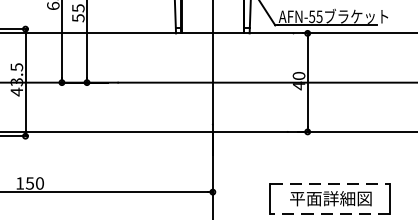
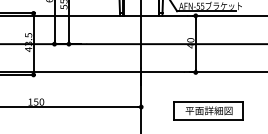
line: (331, 184) -> (209, 102), dashed -> solid
line: (329, 213) -> (208, 119), dashed -> solid

